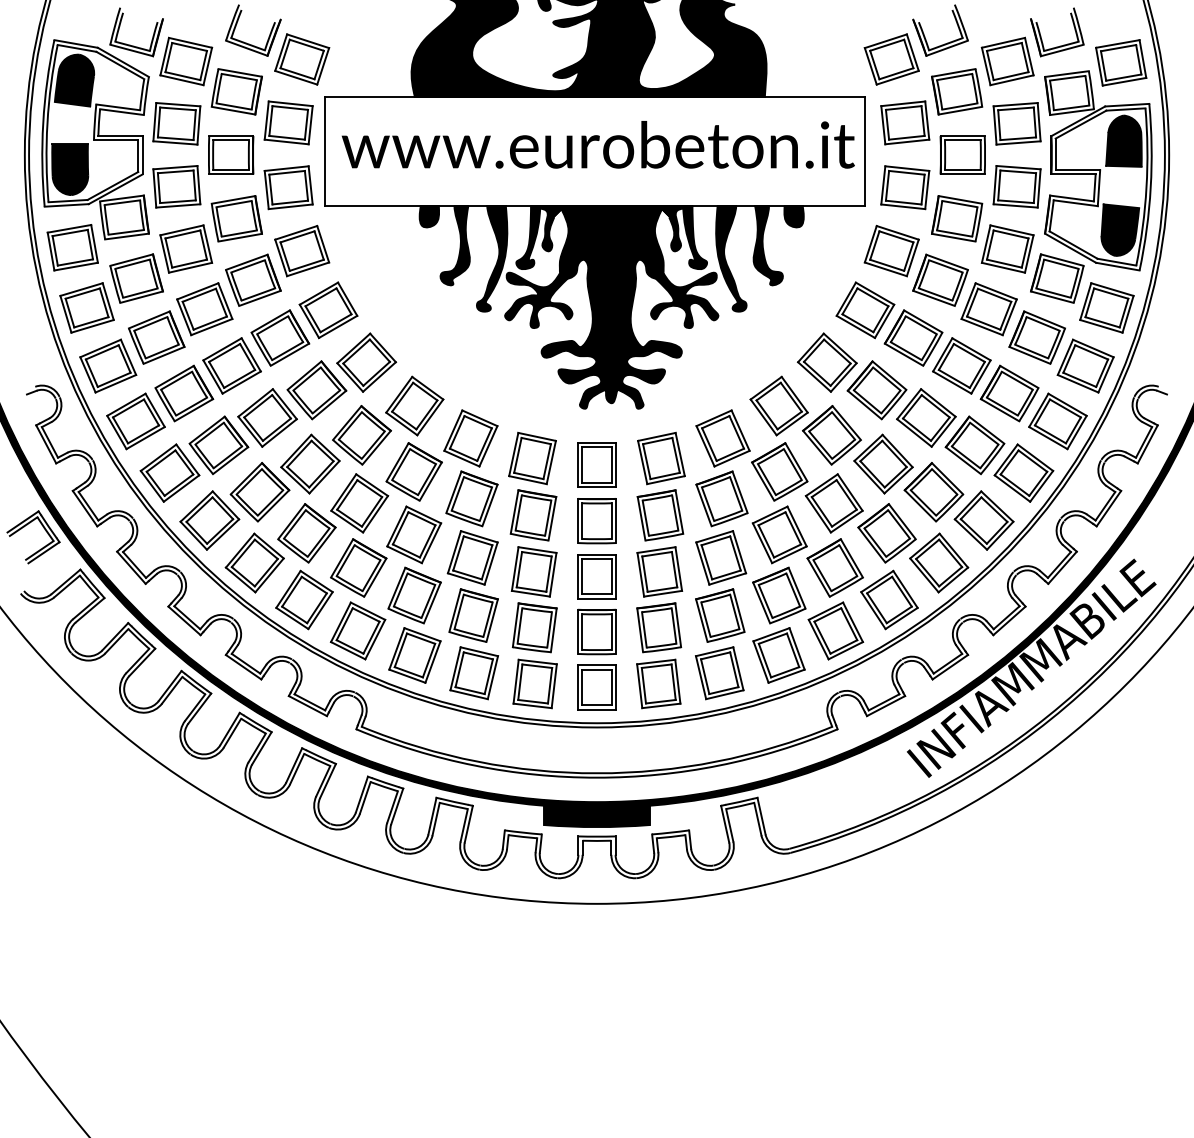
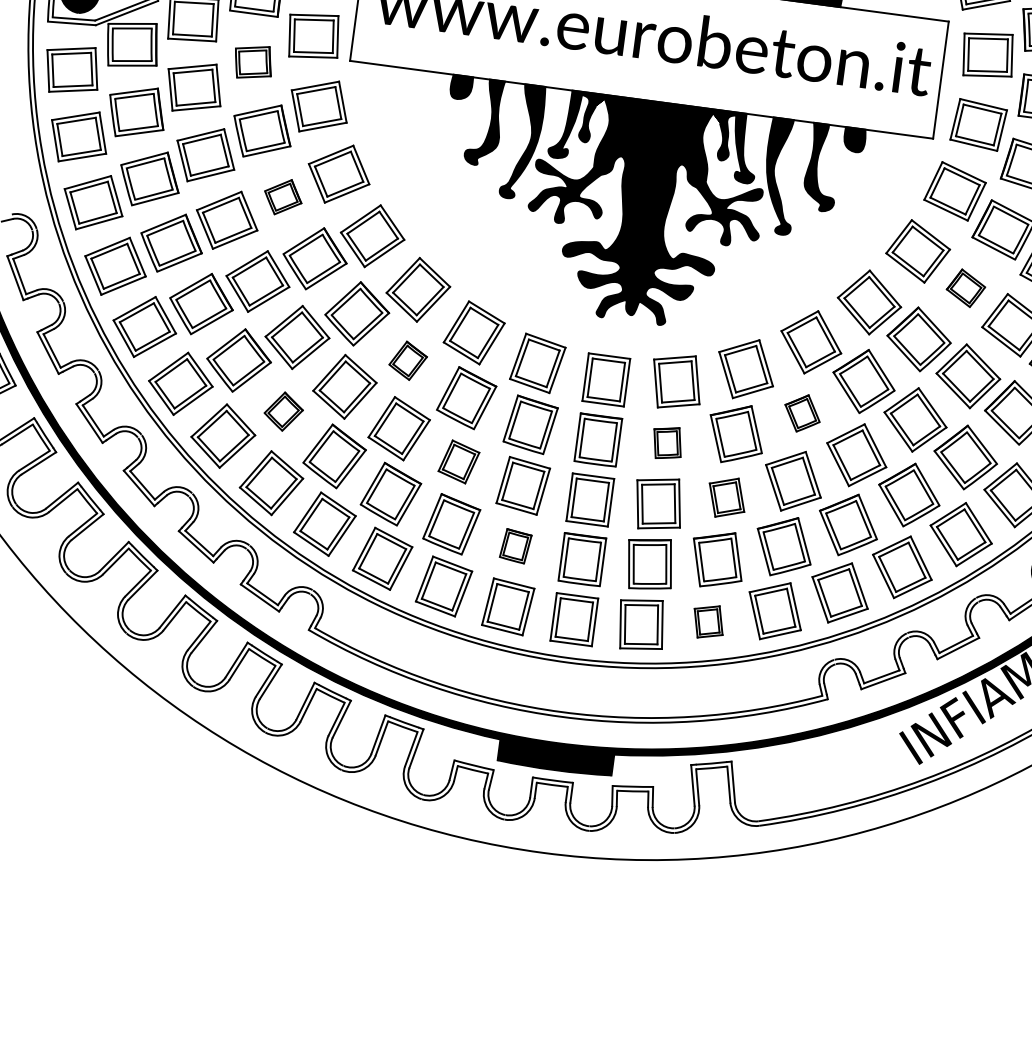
part: (236, 218) -> (253, 61), size x0.7
part: (280, 337) -> (283, 196), size x0.6
part: (913, 337) -> (966, 287), size x0.6
part: (413, 471) -> (407, 360), size x0.6
part: (779, 471) -> (802, 412), size x0.6
part: (660, 515) -> (667, 443), size x0.6
part: (306, 533) -> (283, 411), size x0.6
part: (472, 557) -> (458, 461), size x0.7
part: (721, 557) -> (727, 497), size x0.7
part: (534, 627) -> (515, 545), size x0.6
part: (719, 673) -> (708, 622), size x0.6

